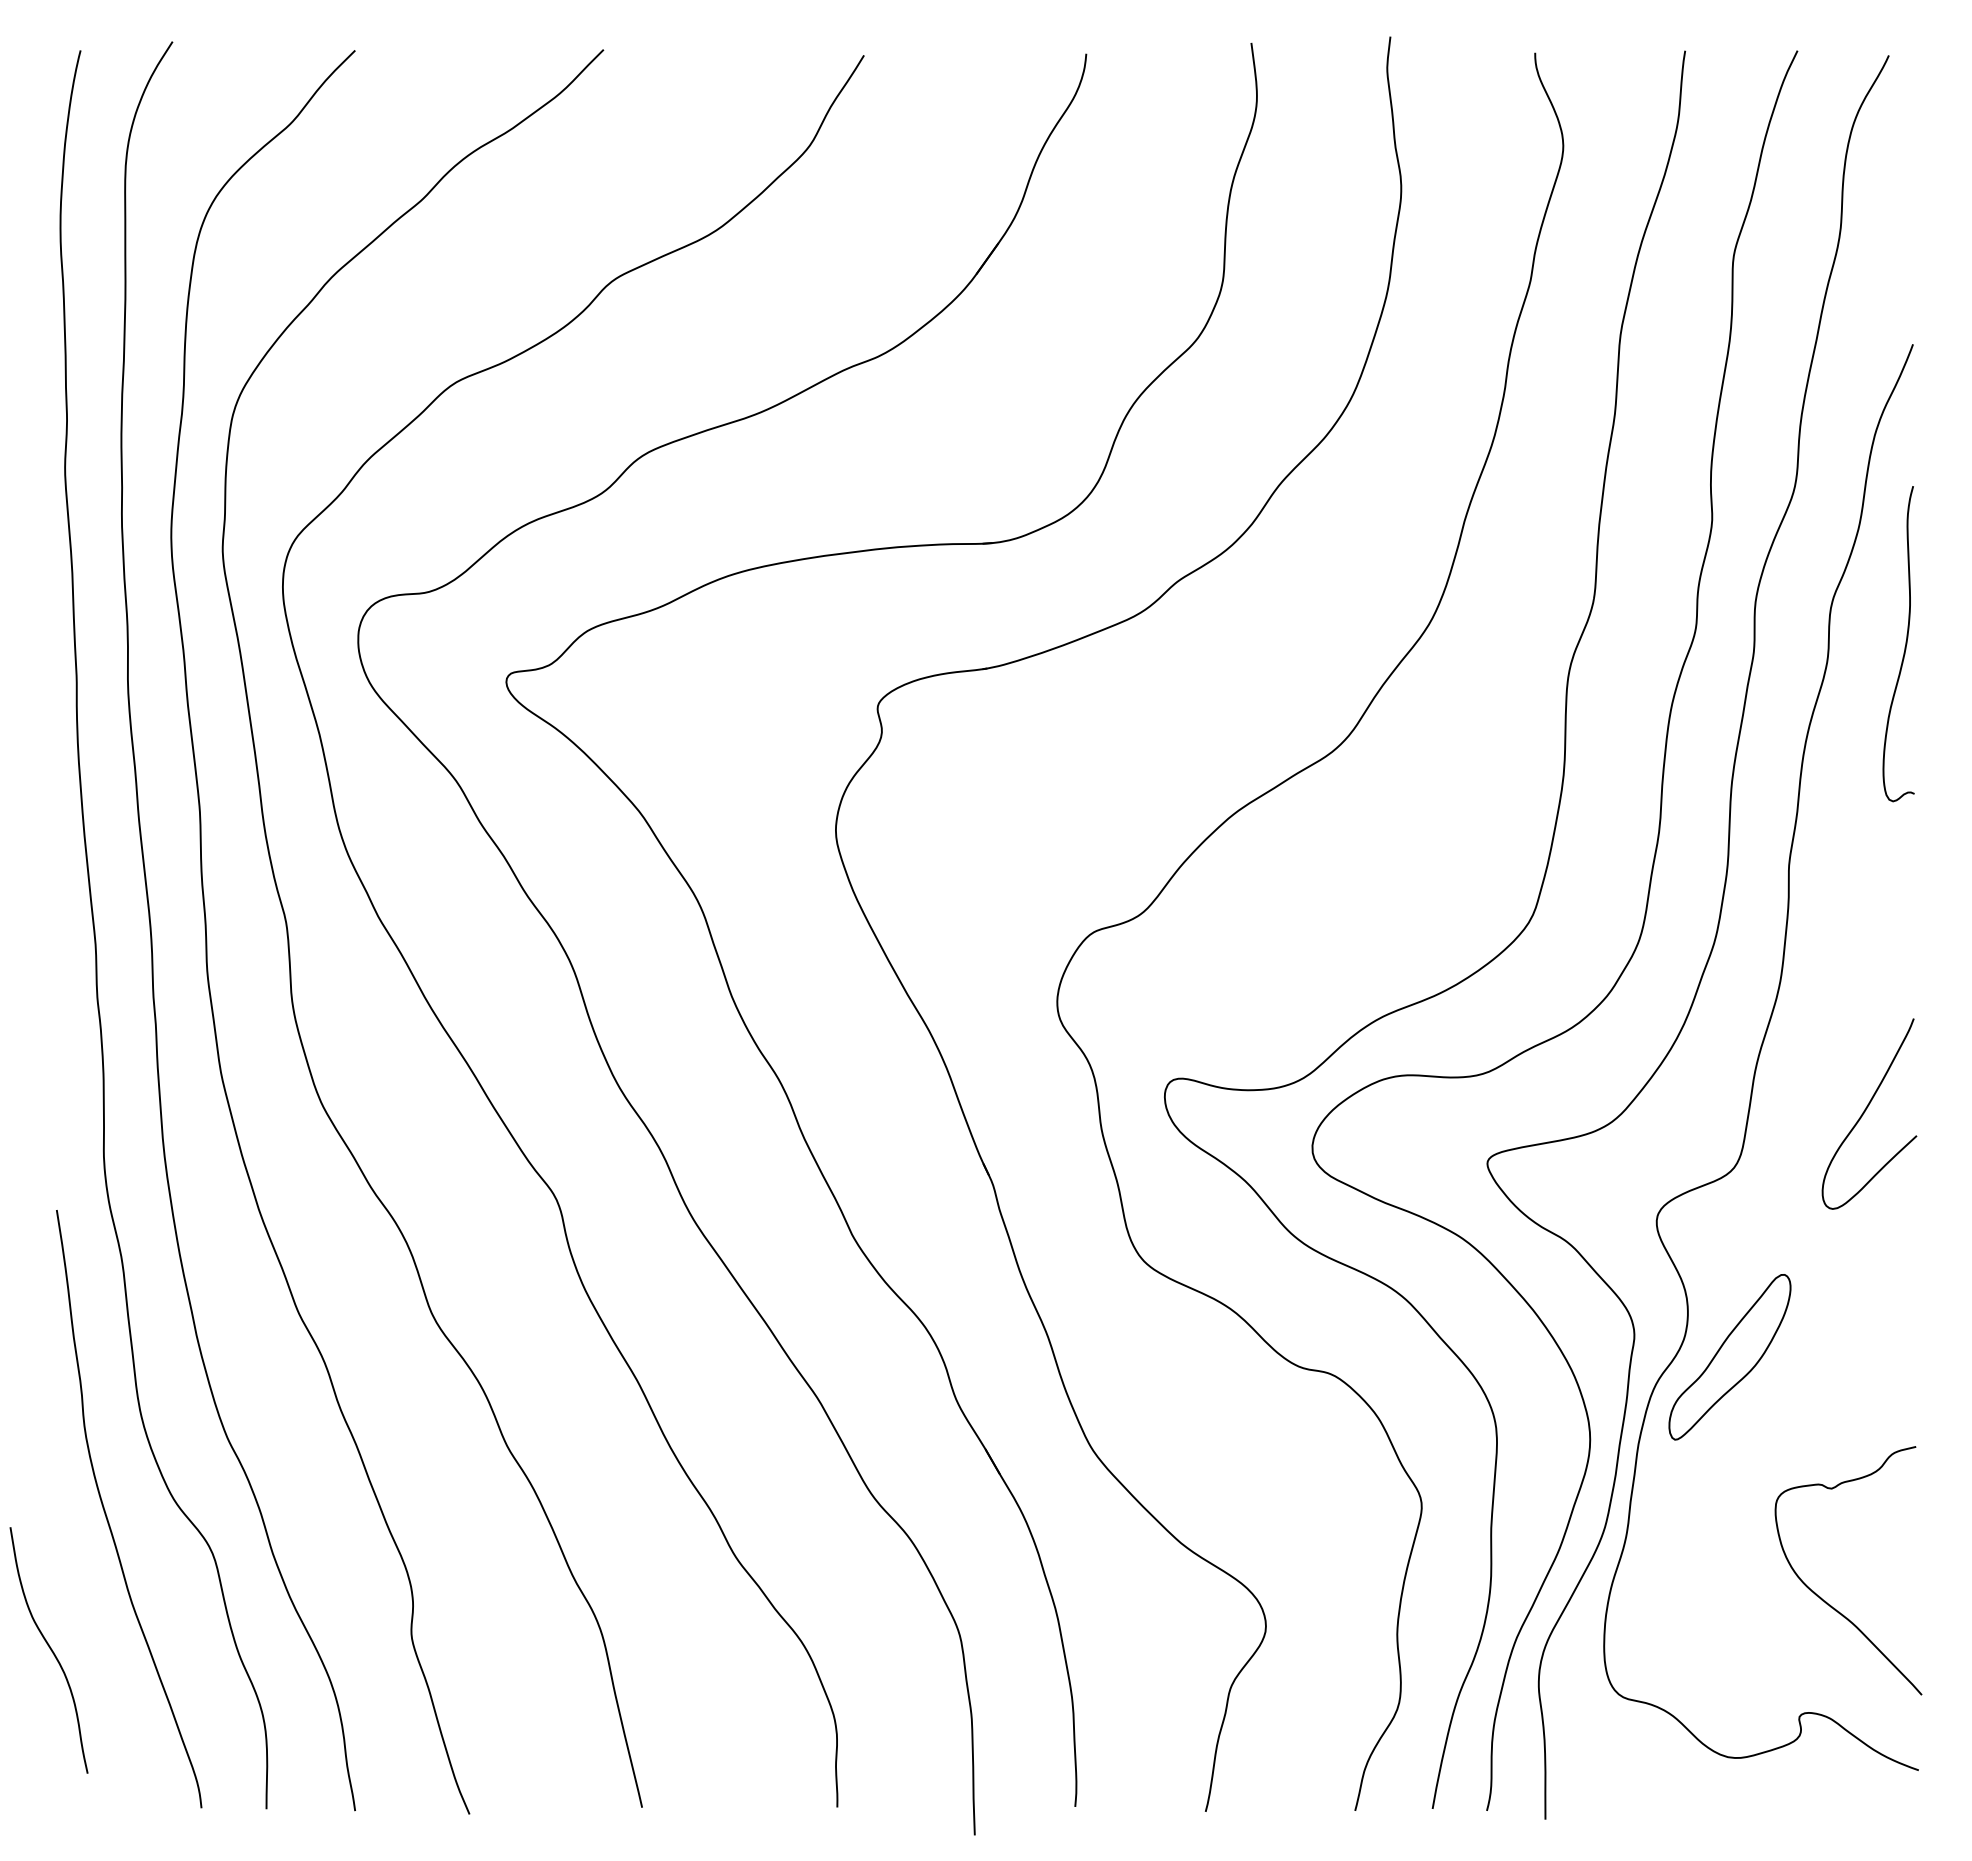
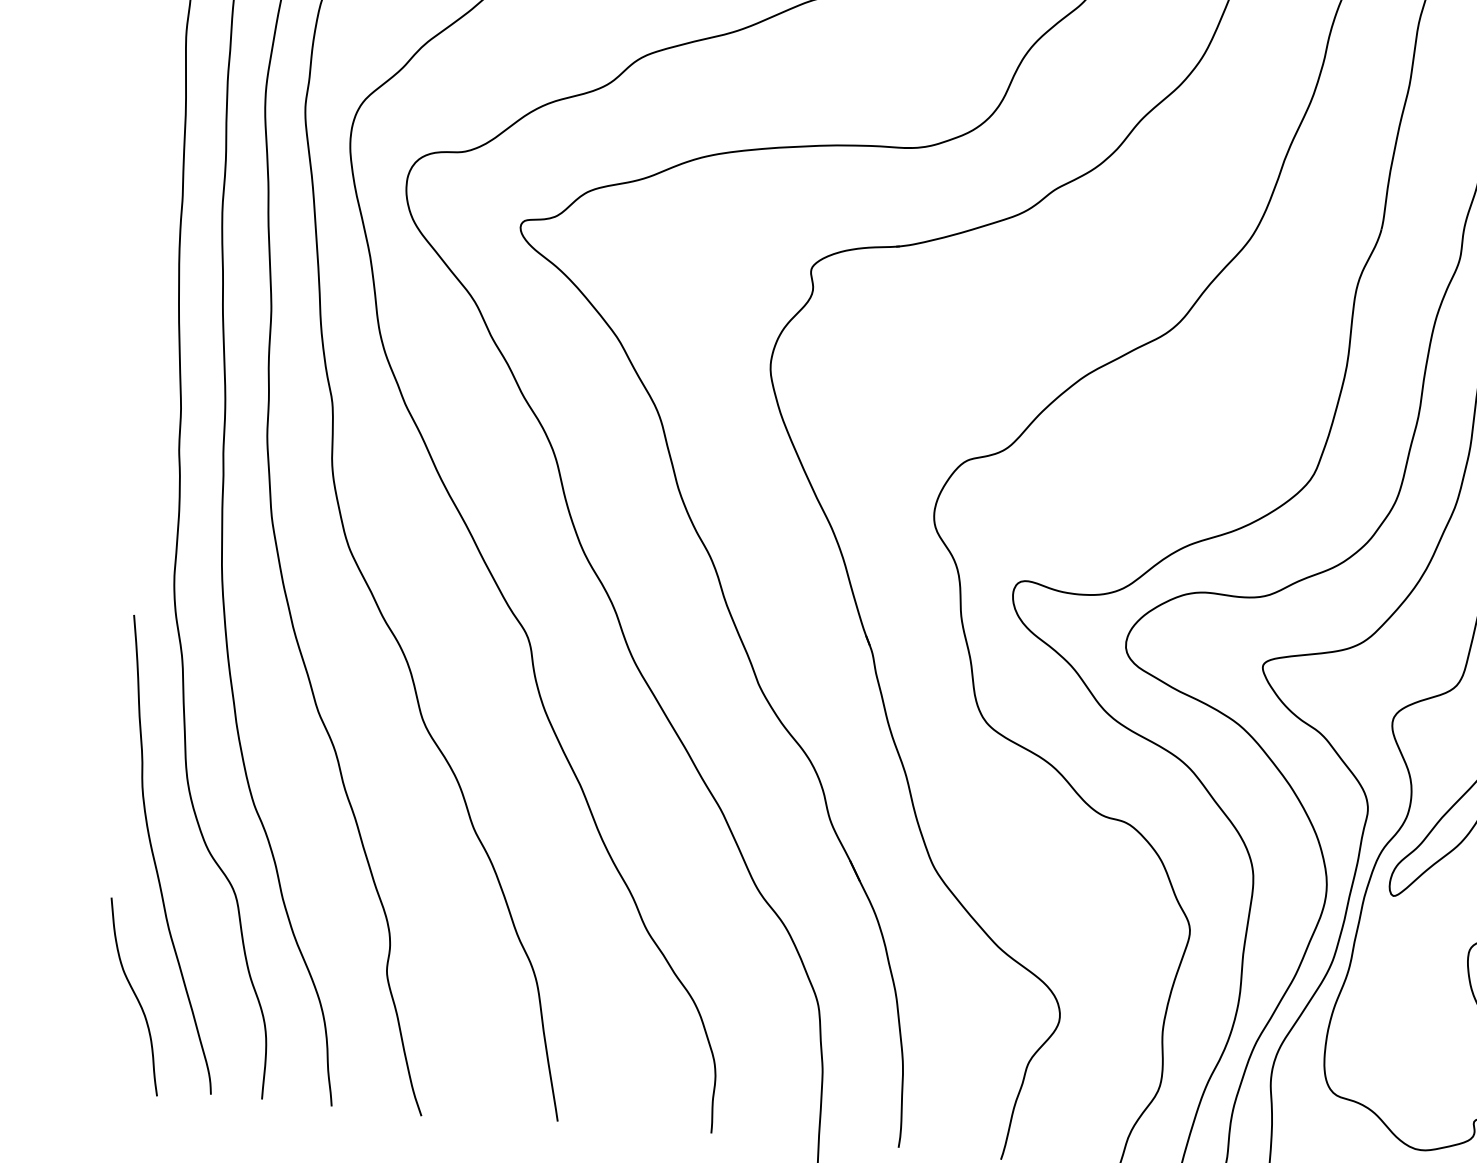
curve: (50, 1650) -> (135, 997), moved

